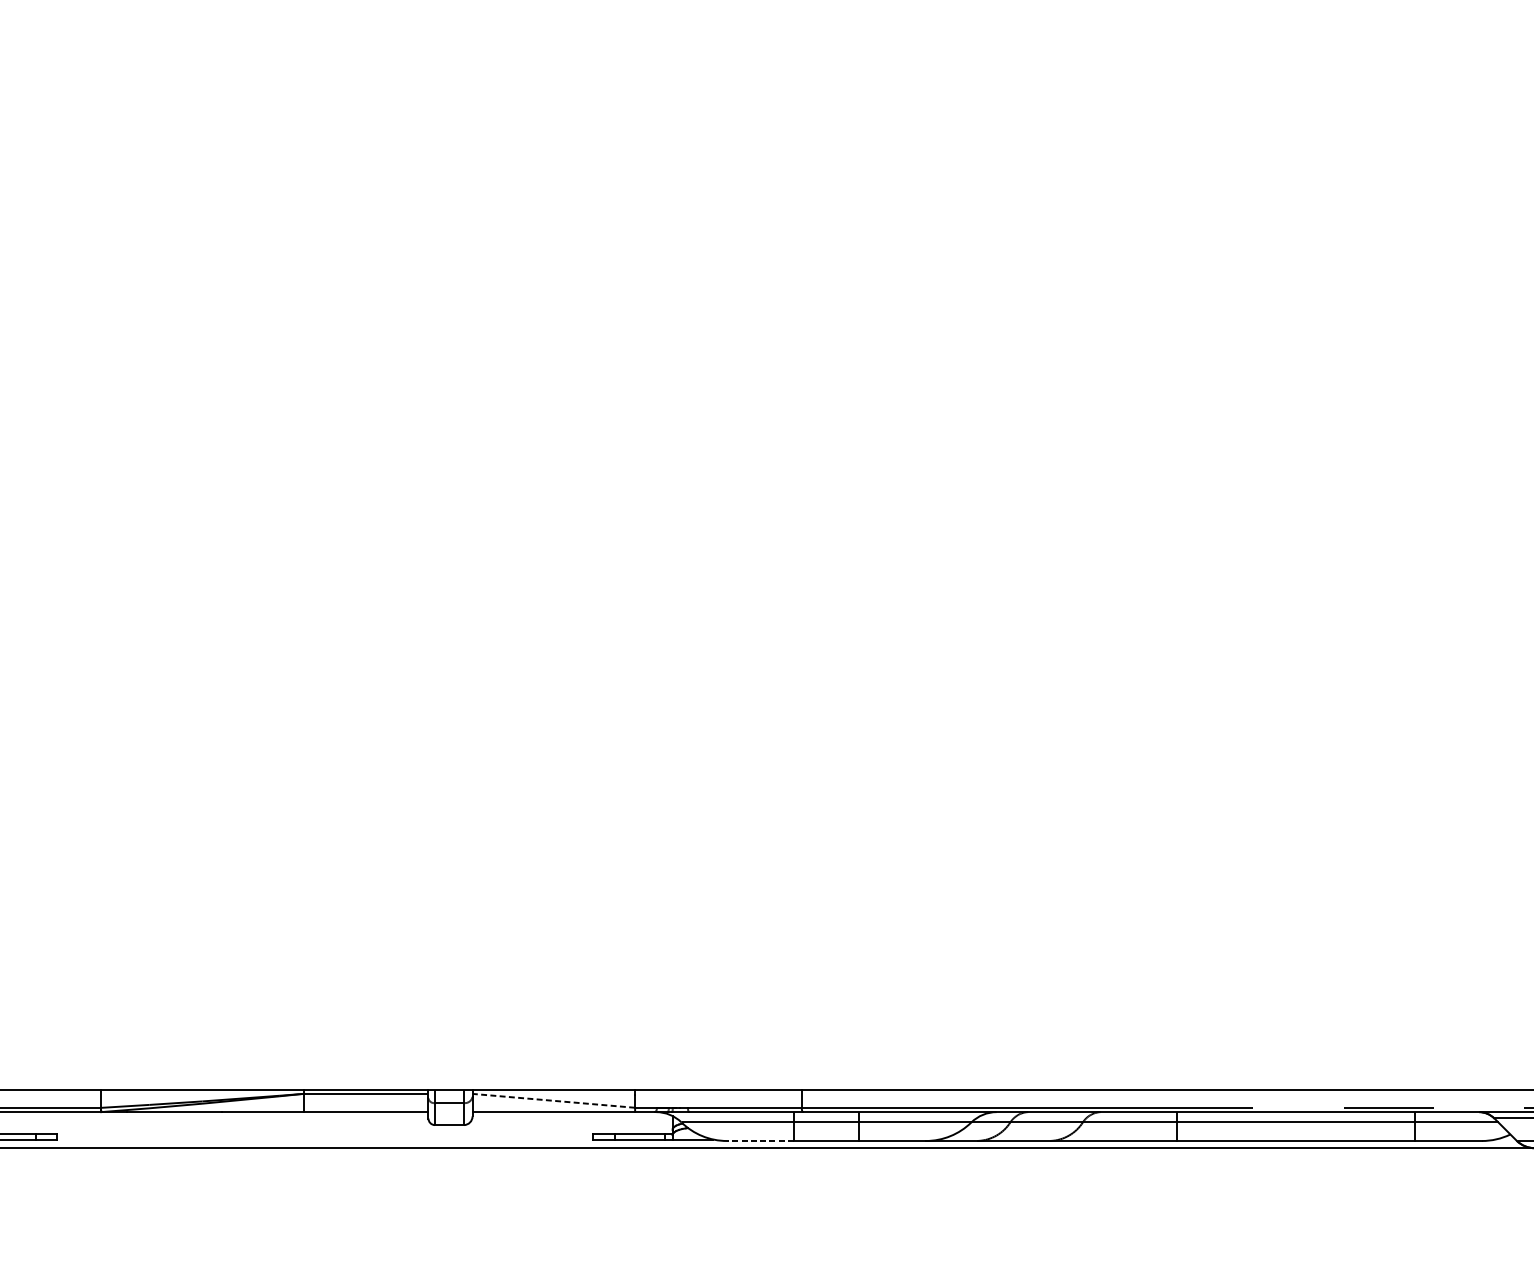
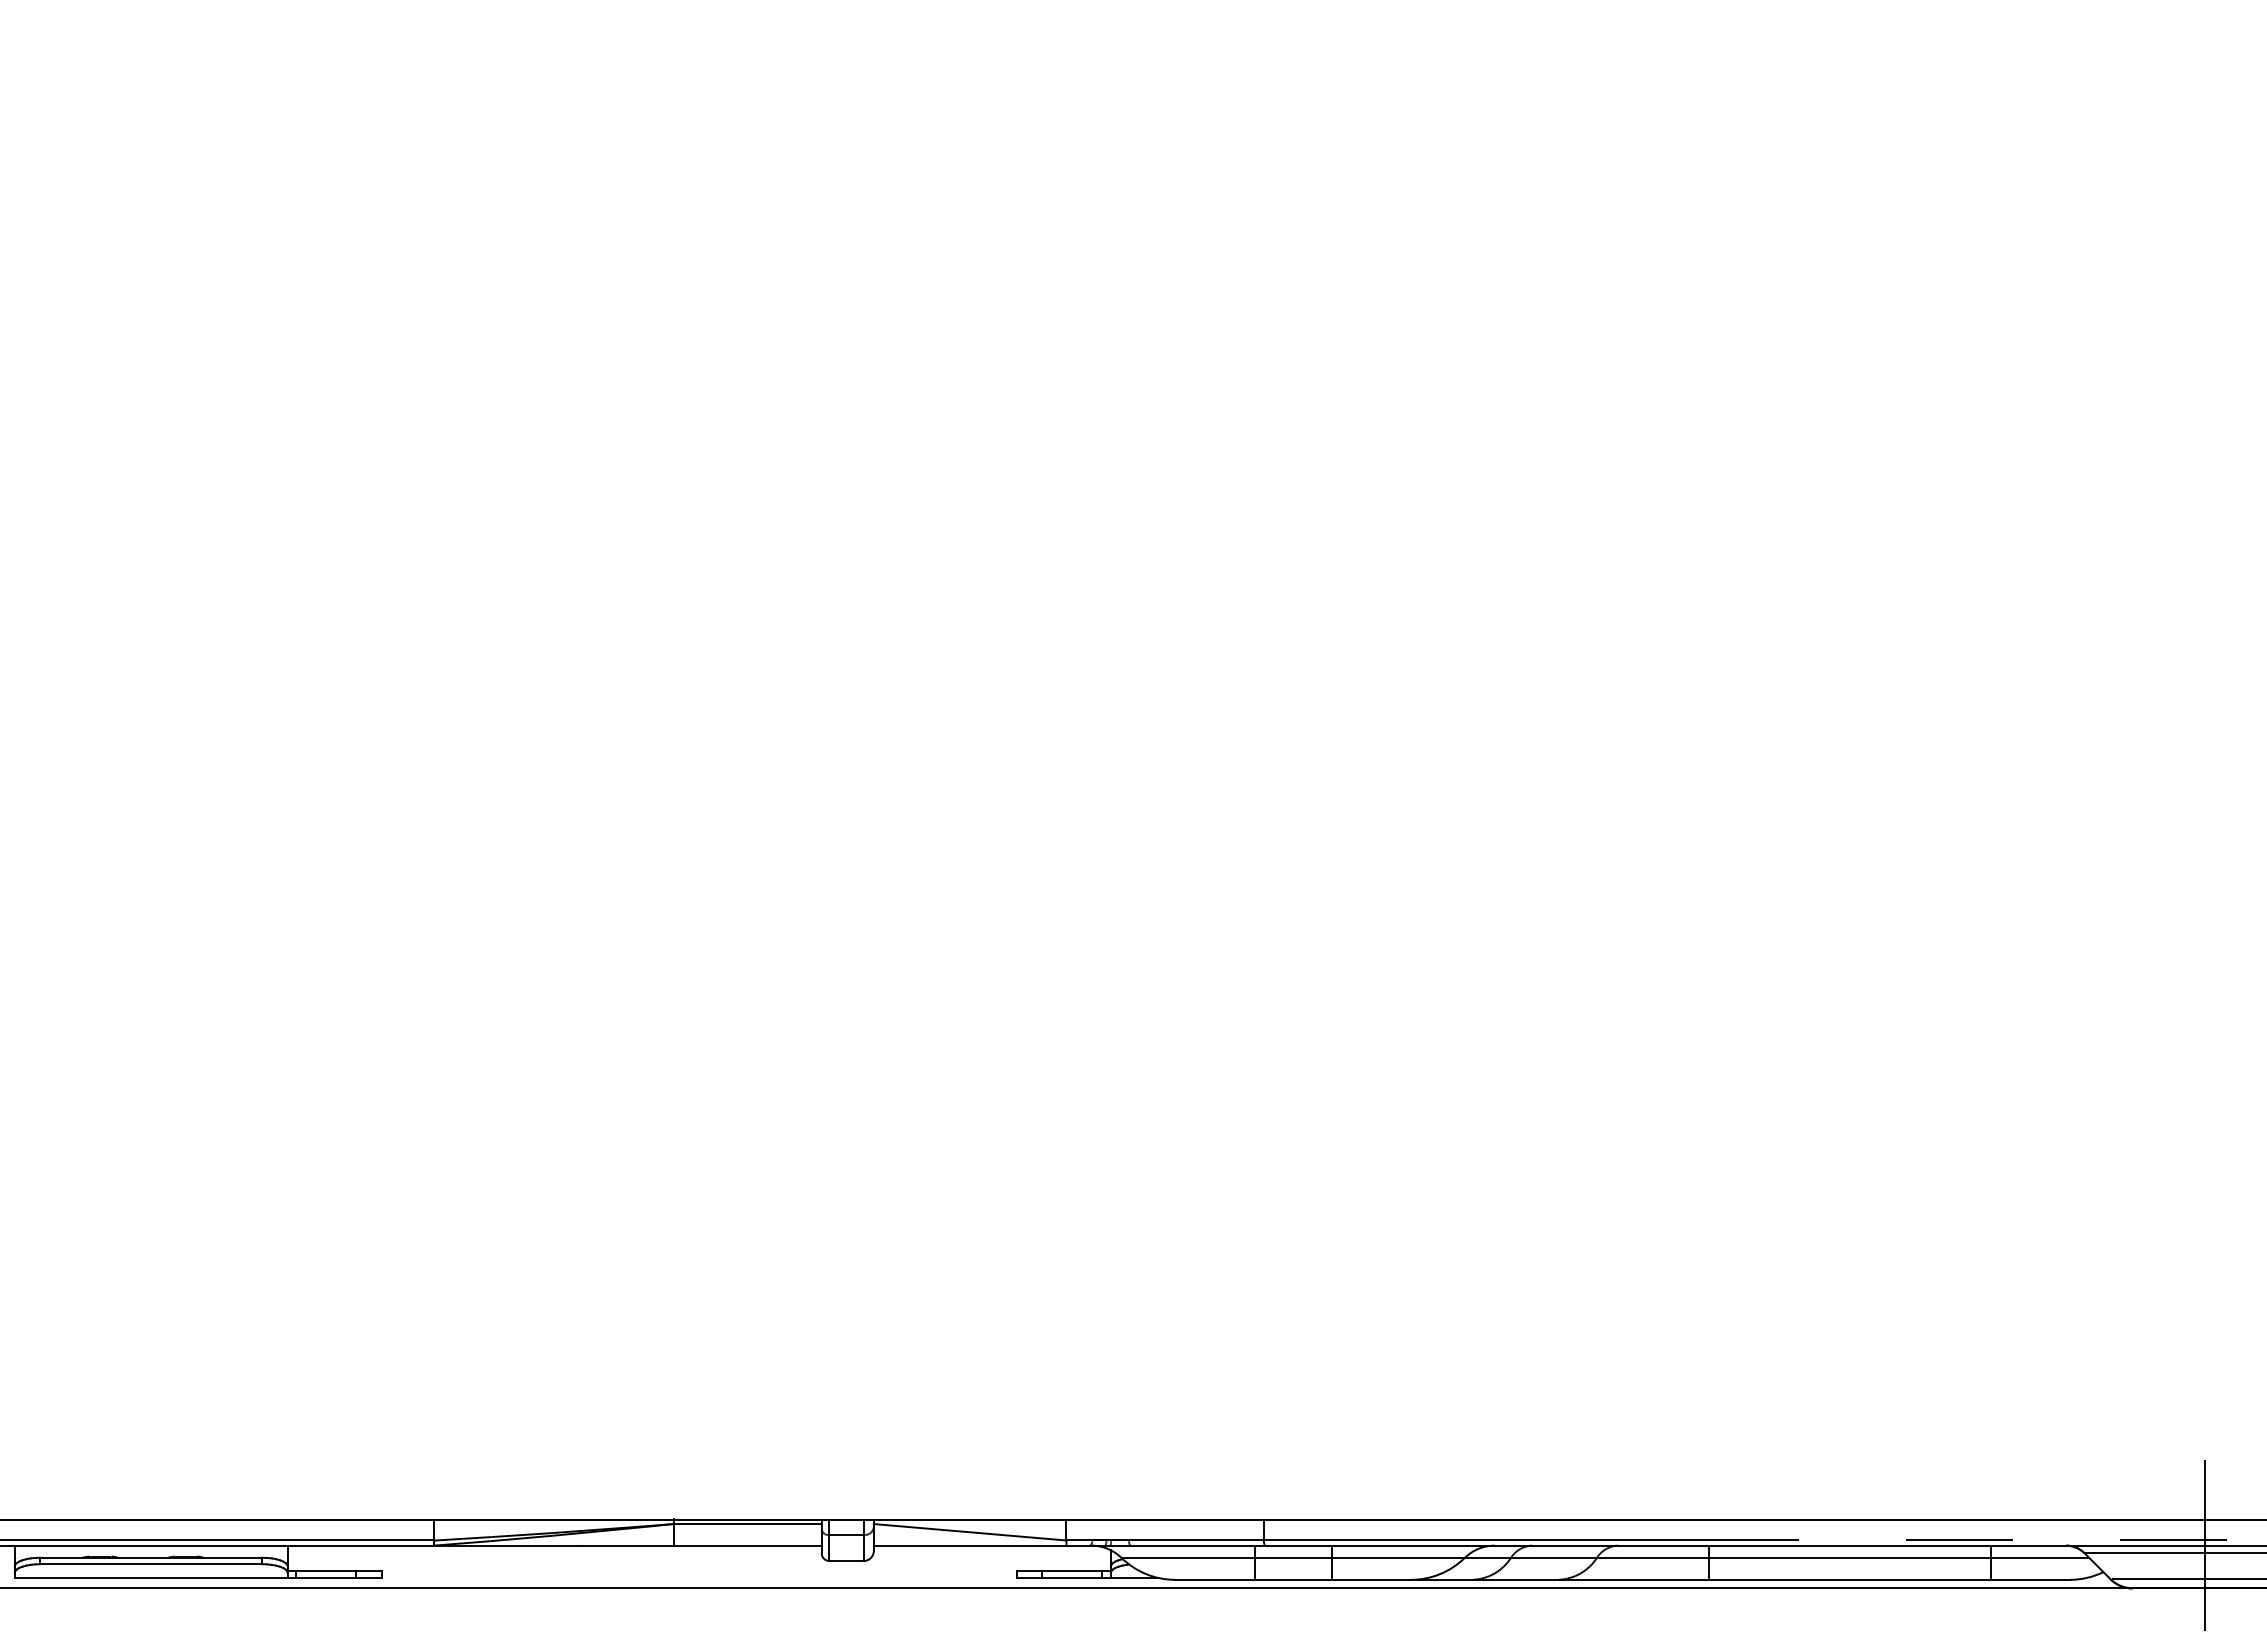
line: (554, 1101) -> (970, 1532), dashed -> solid
line: (760, 1140) -> (1214, 1579), dashed -> solid

